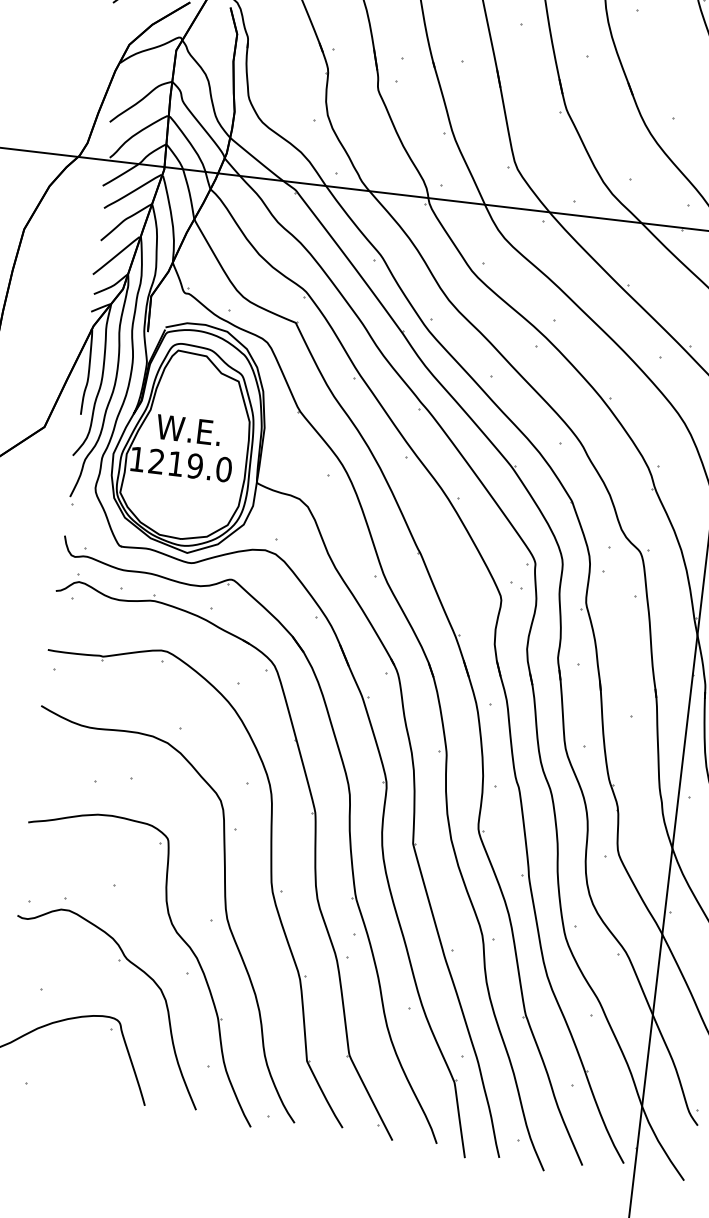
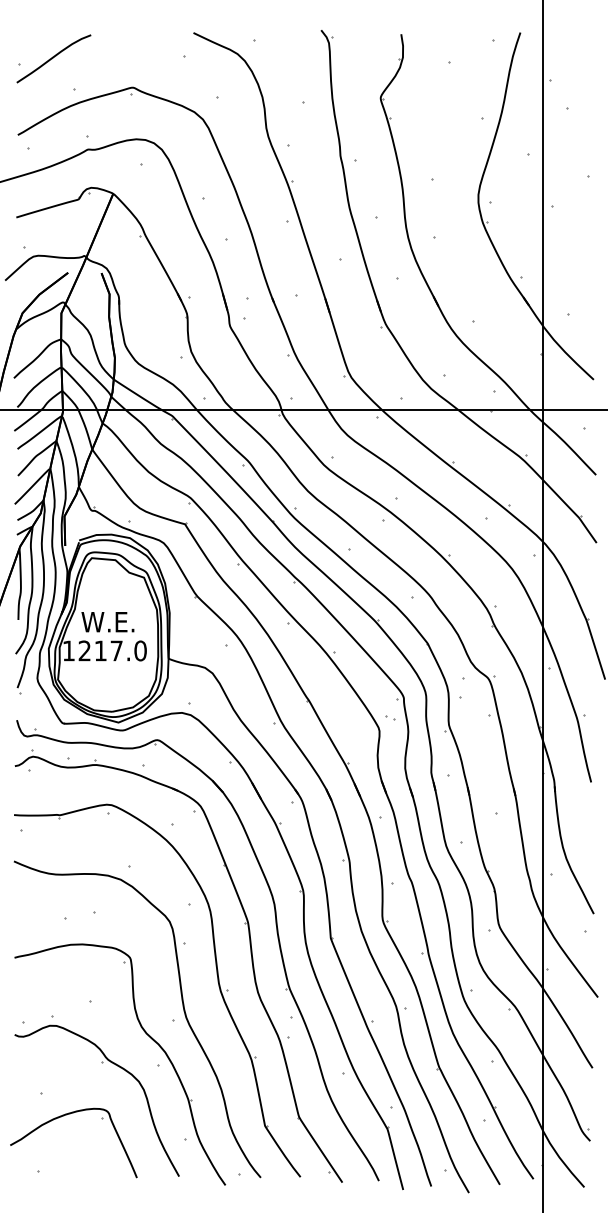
text: (195, 465) -> (116, 650), 1219.0 -> 1217.0

